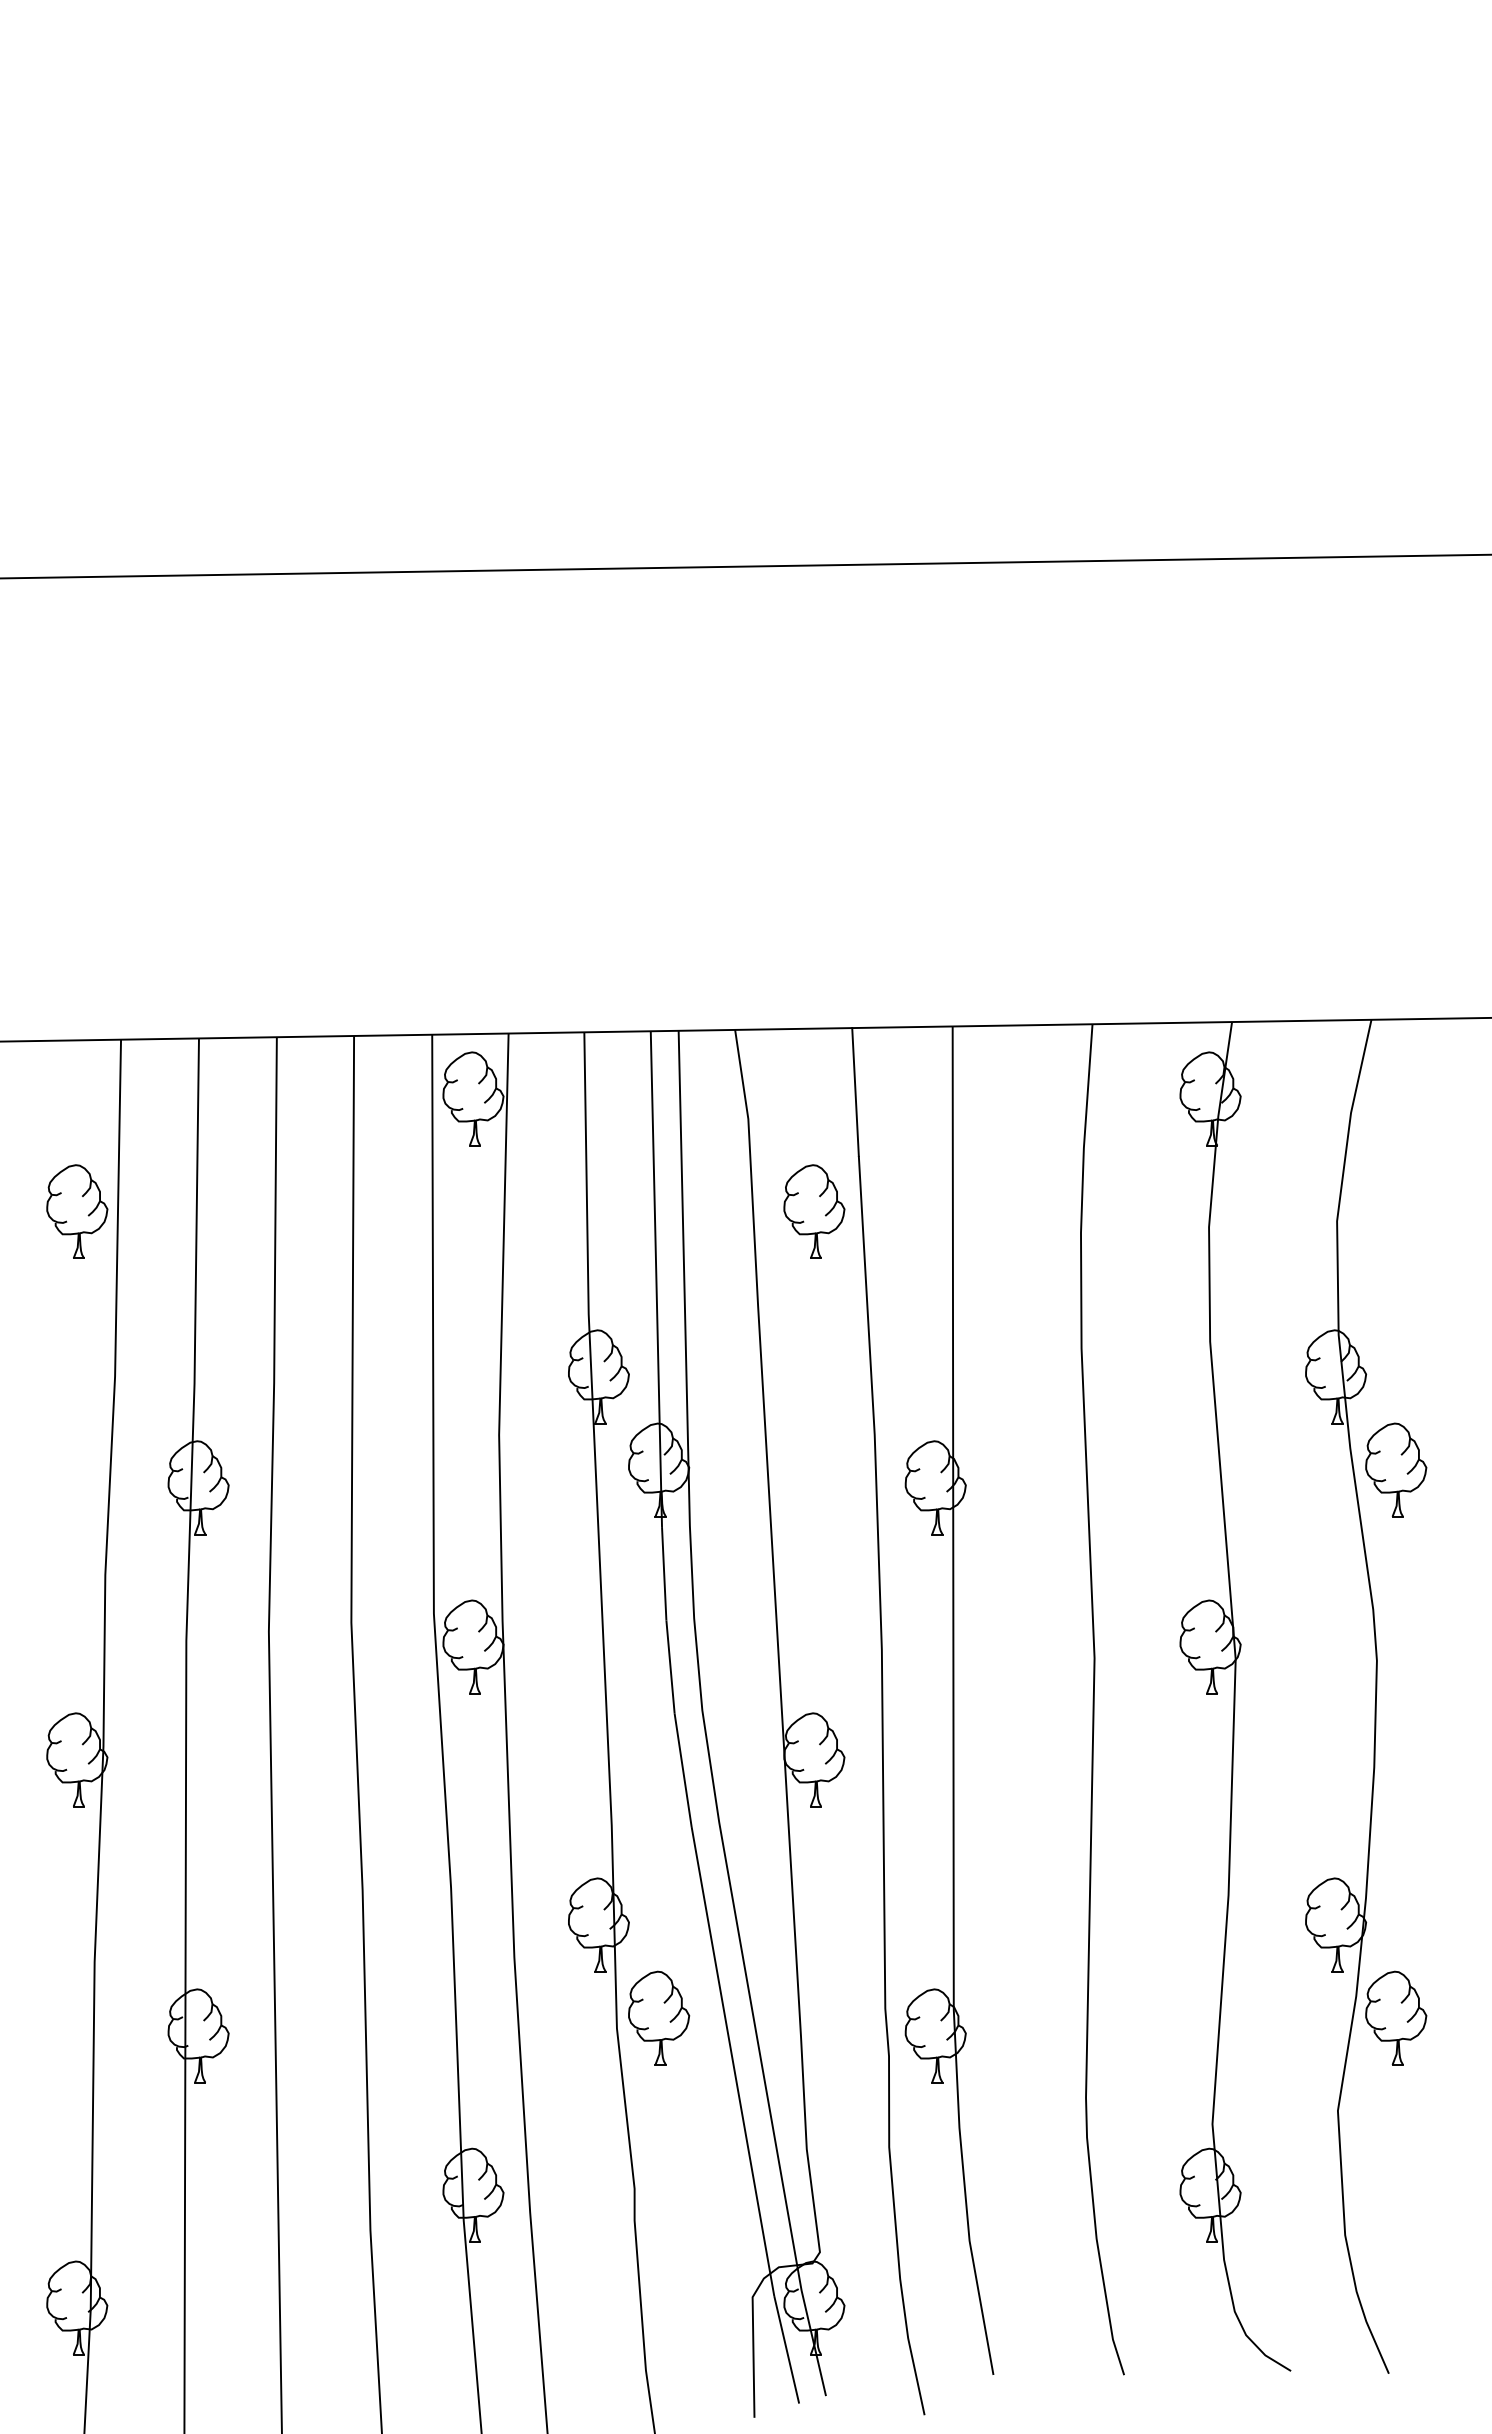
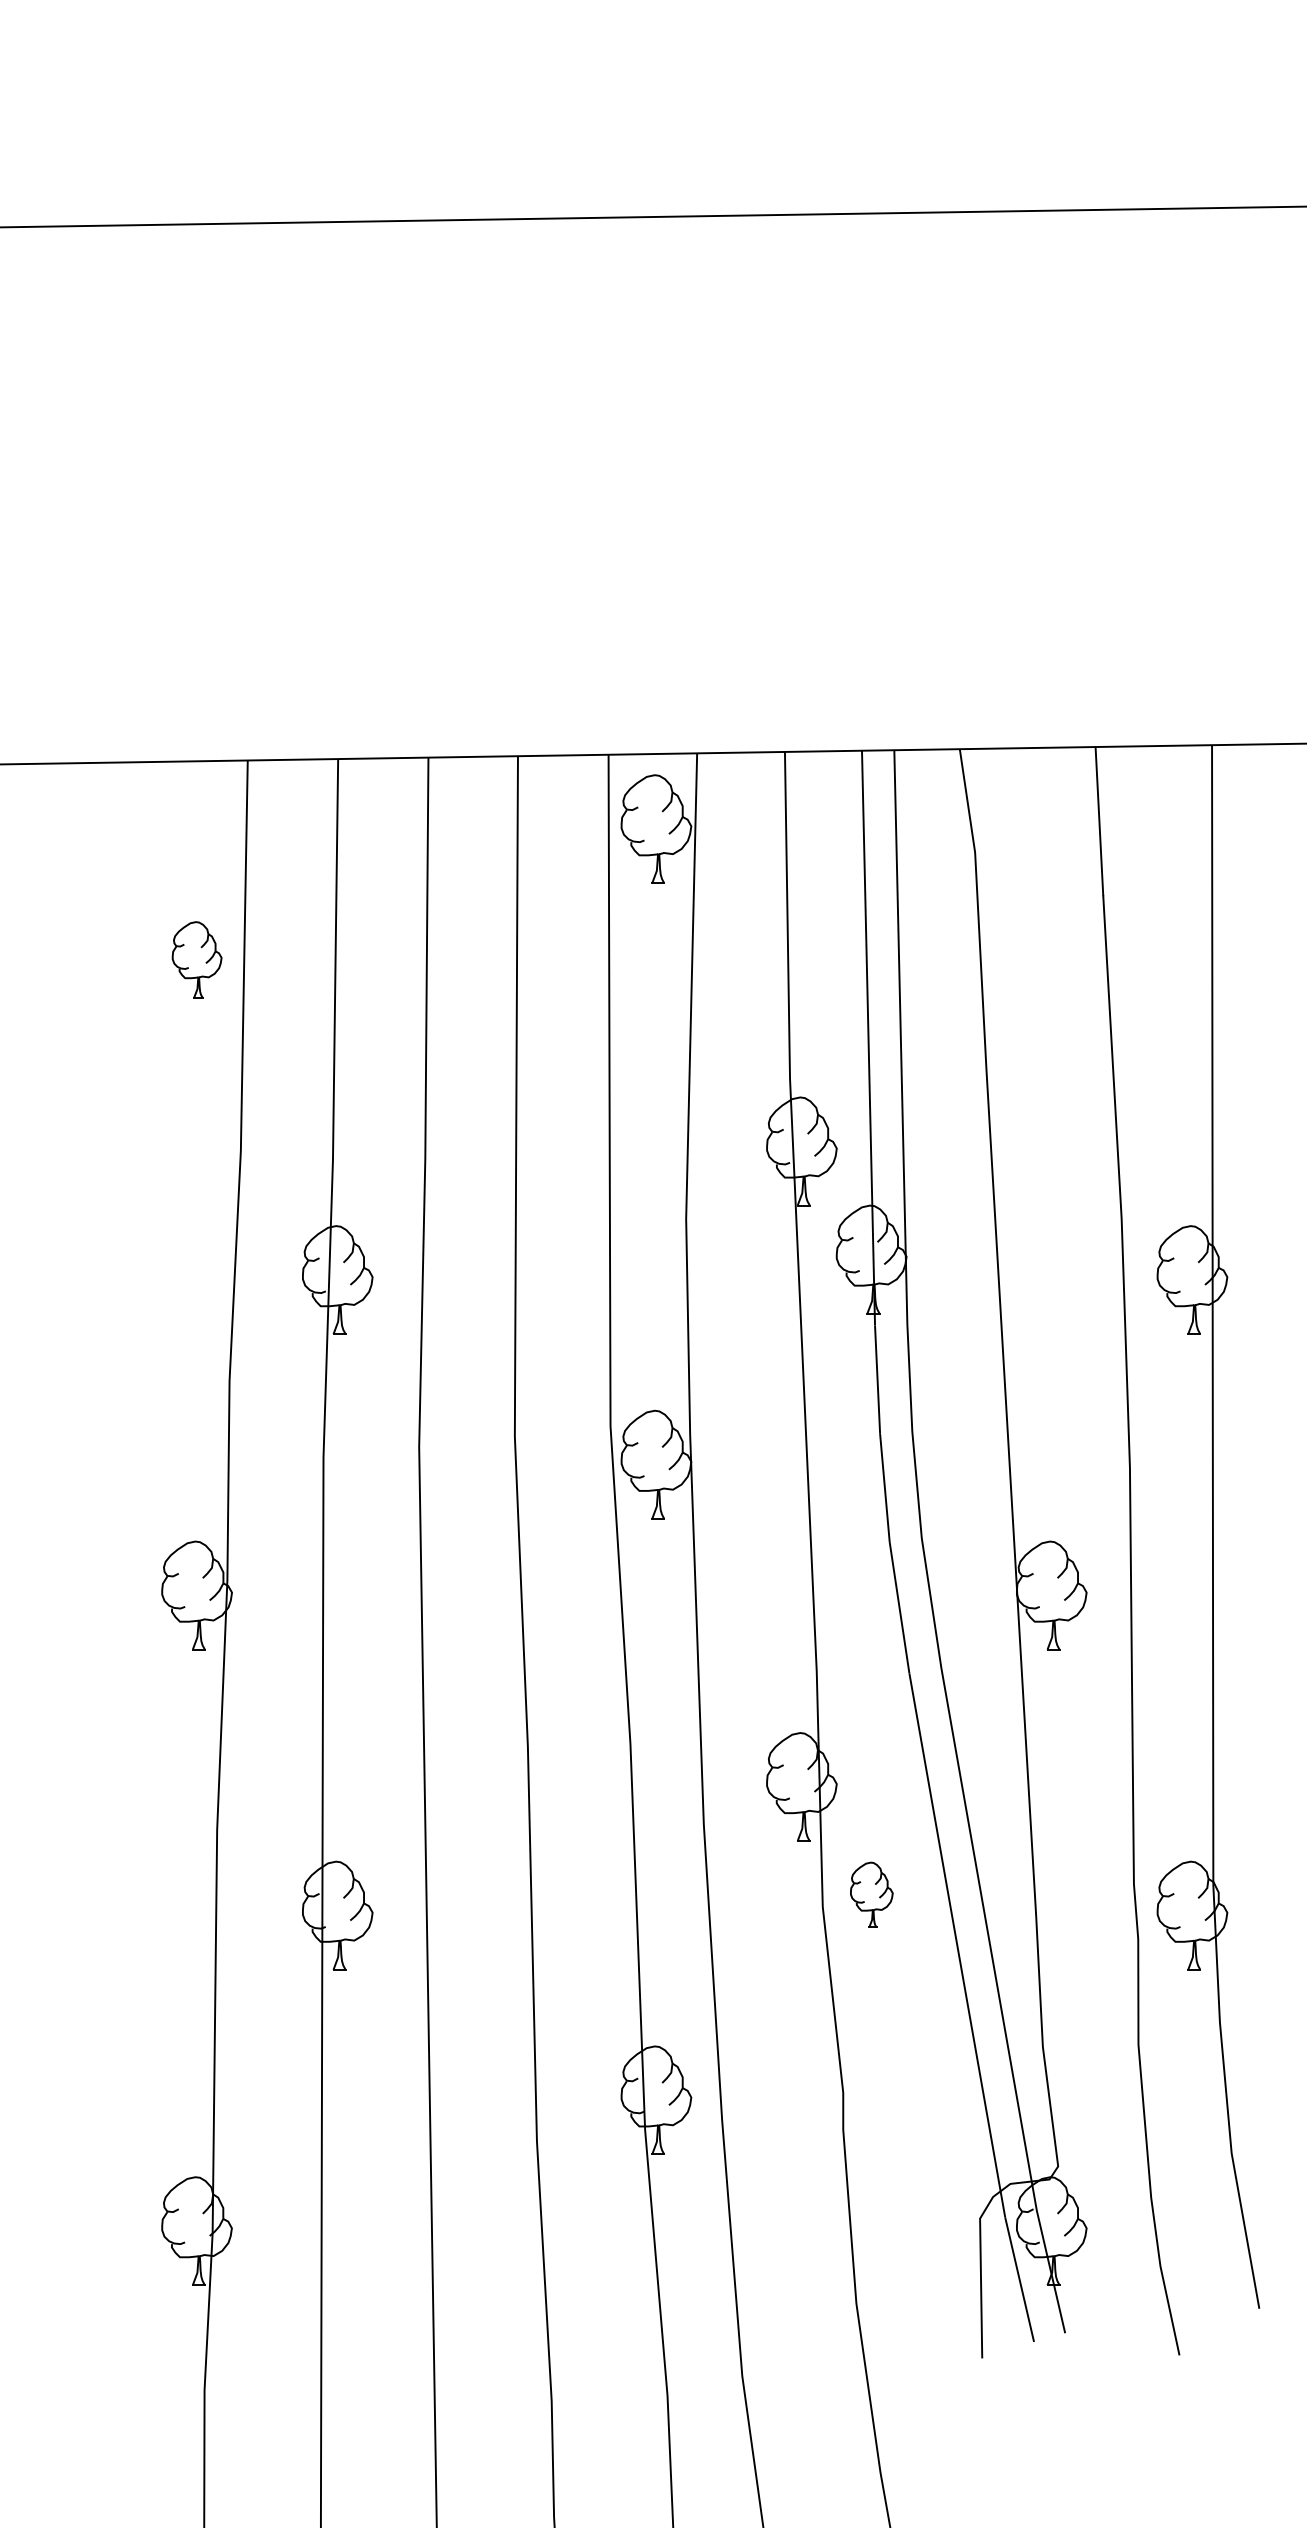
part: (77, 1211) -> (197, 959), size x0.7
part: (814, 1211) -> (1051, 959), removed
part: (659, 2017) -> (872, 1894), size x0.6

